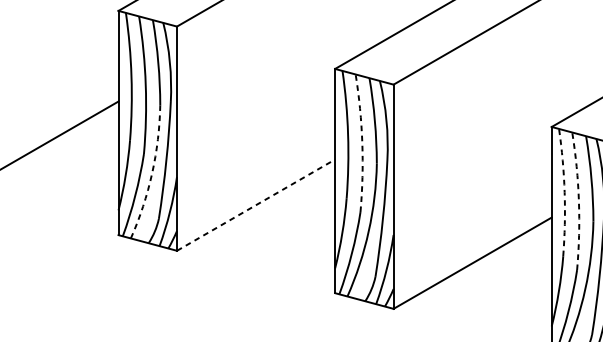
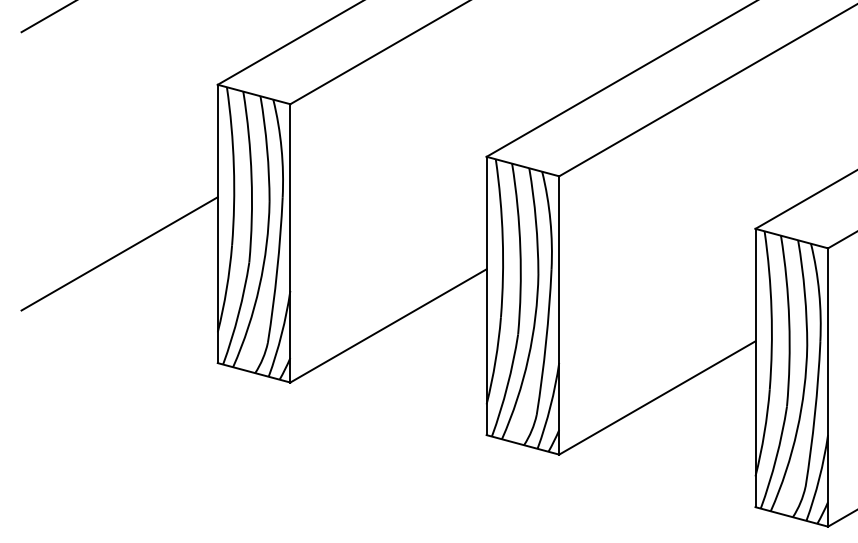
arc: (362, 142) -> (520, 248), dashed -> solid
arc: (152, 173) -> (259, 286), dashed -> solid
arc: (564, 192) -> (771, 310), dashed -> solid
arc: (579, 200) -> (789, 320), dashed -> solid
line: (256, 204) -> (388, 325), dashed -> solid

